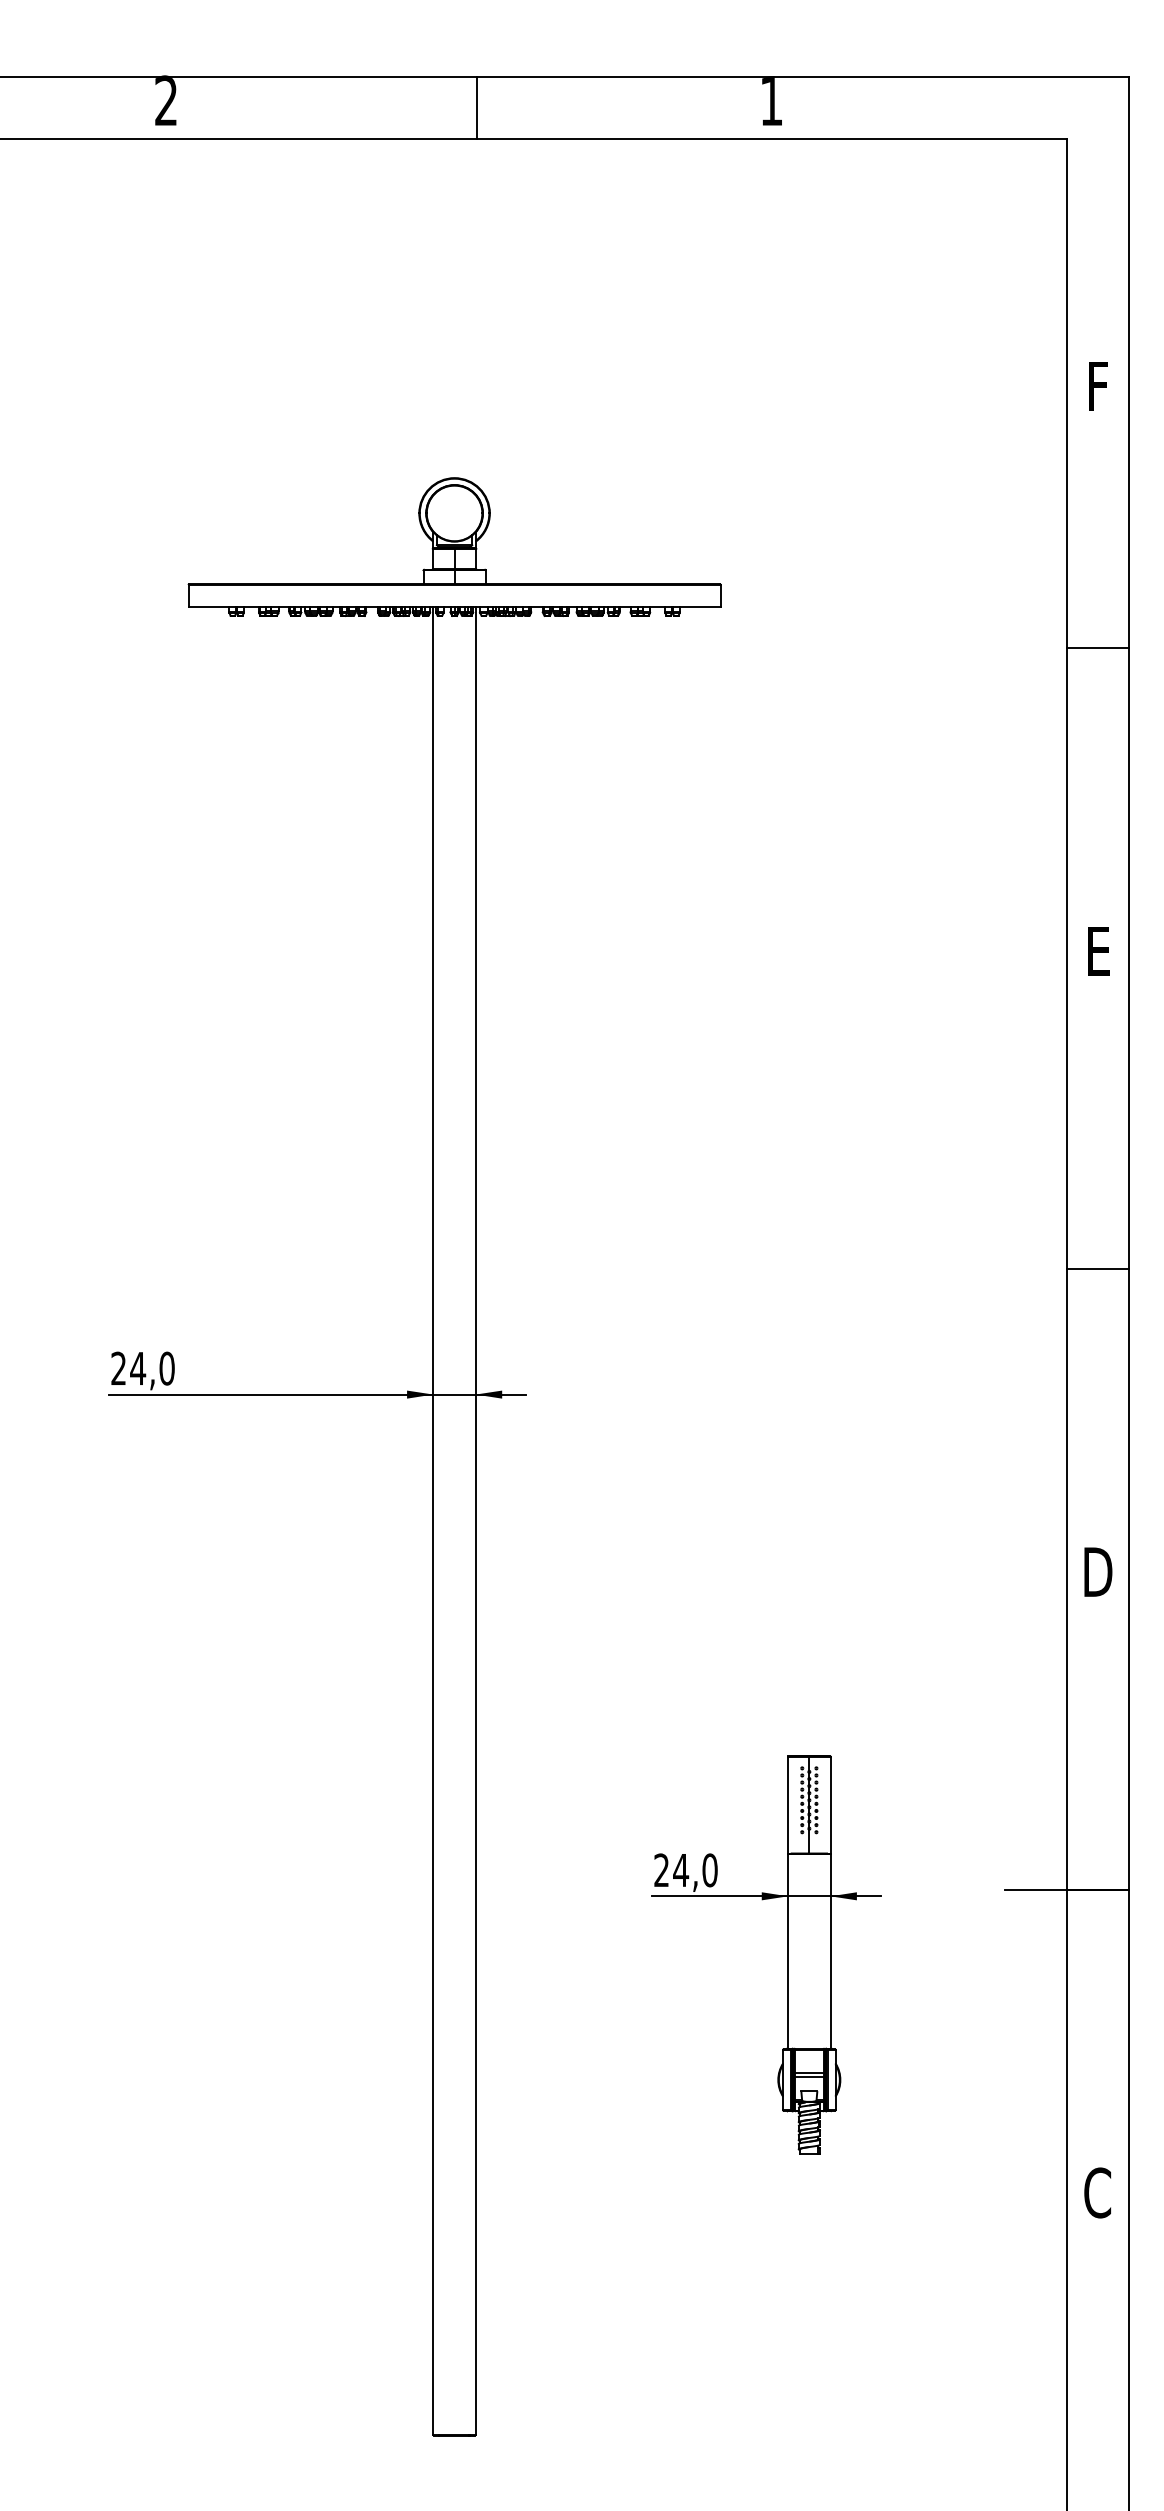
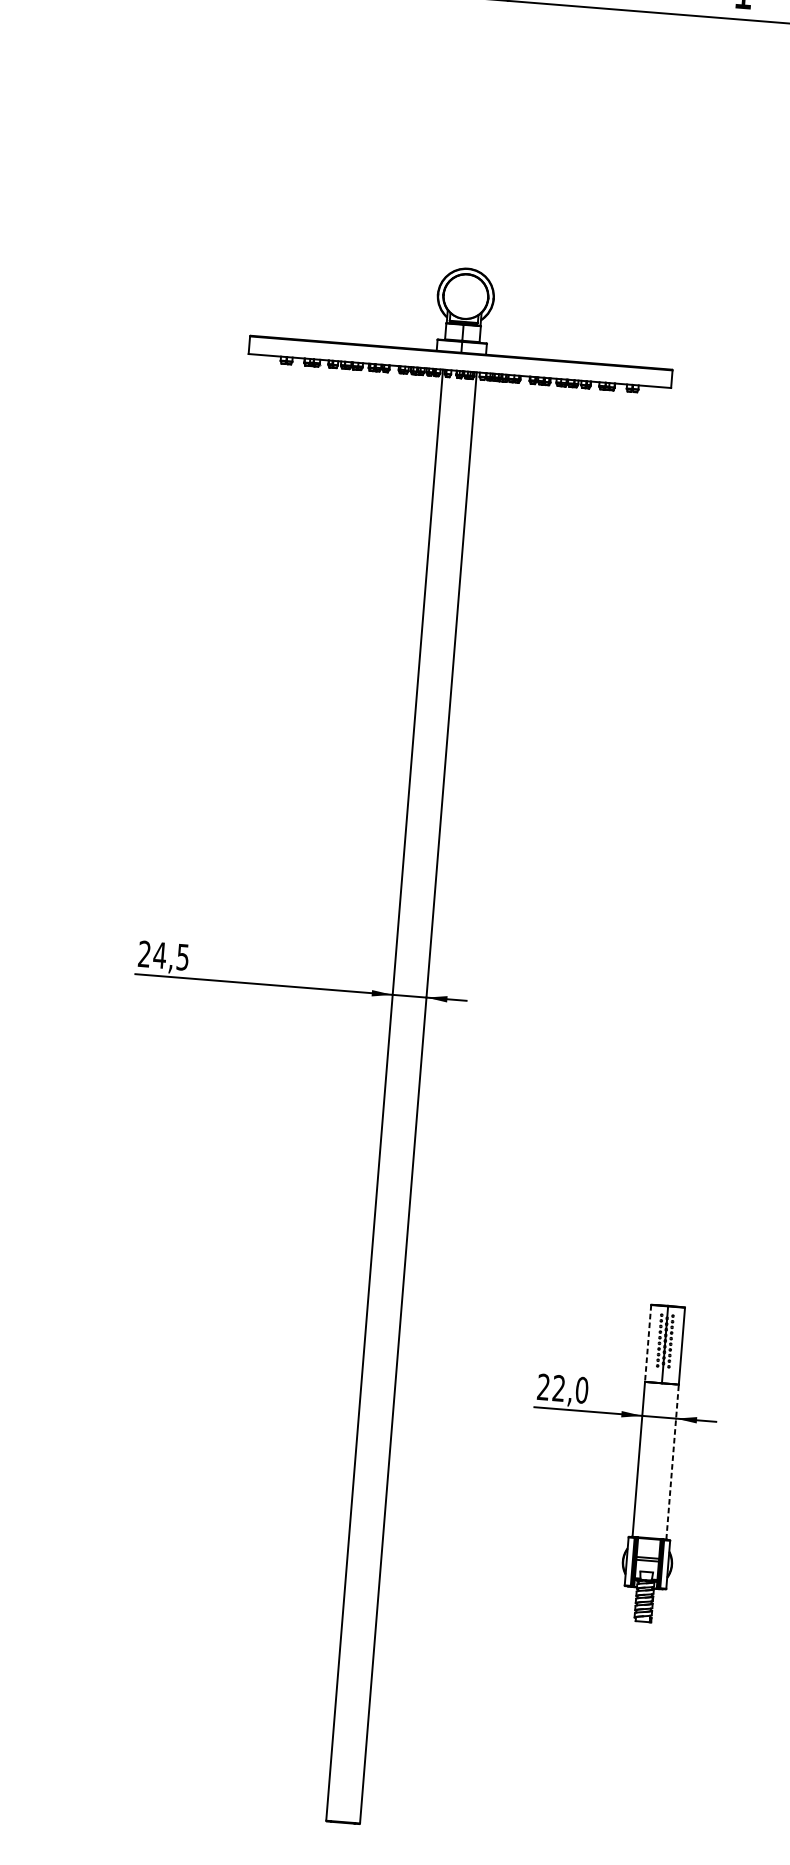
text: (166, 1368) -> (182, 957), 24,0 -> 24,5
line: (788, 1805) -> (648, 1343), solid -> dashed
text: (681, 1869) -> (559, 1387), 24,0 -> 22,0
line: (830, 1951) -> (672, 1462), solid -> dashed

